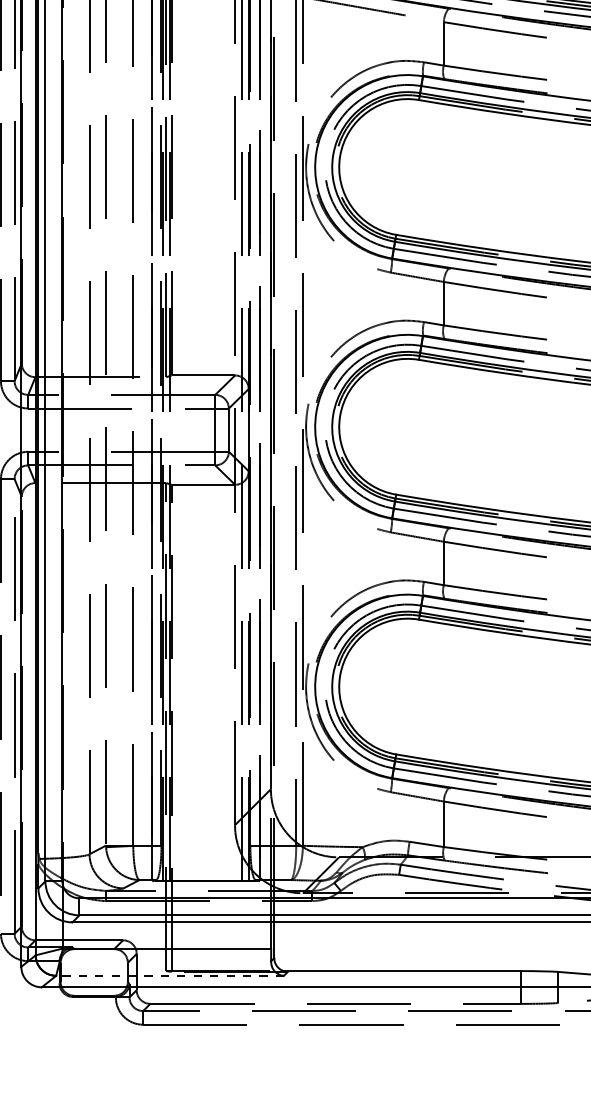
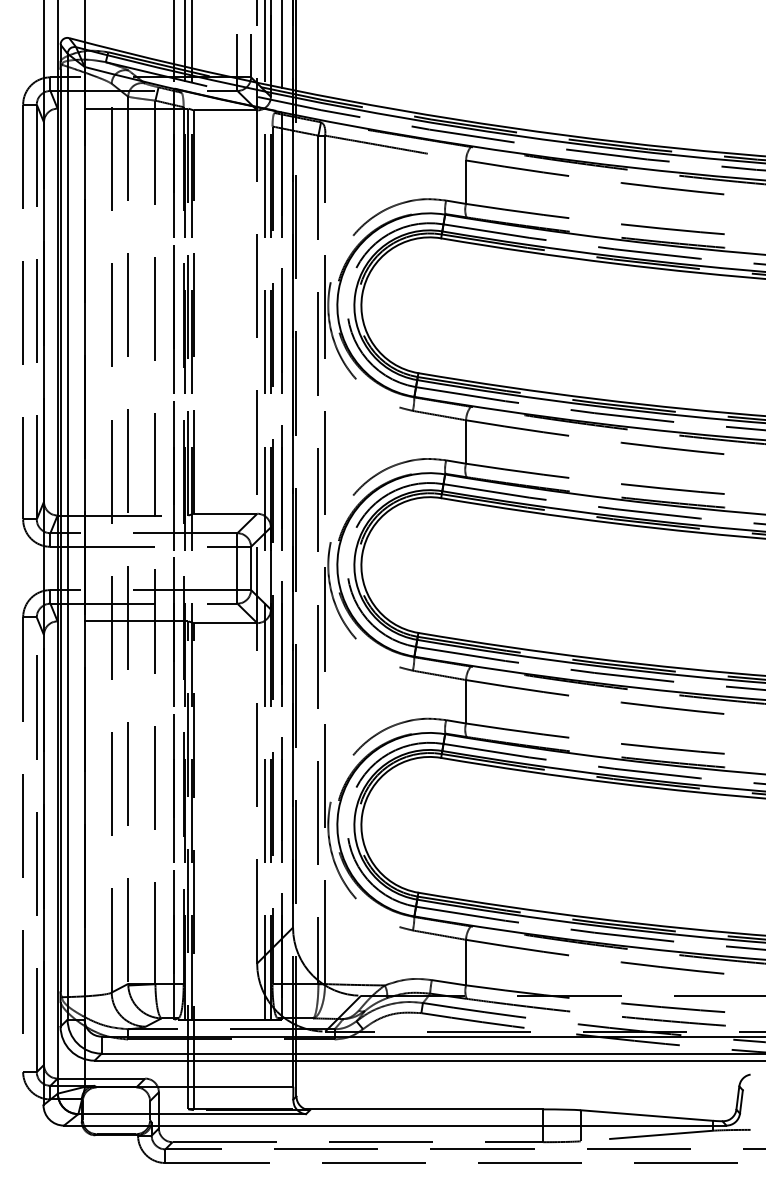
line: (170, 976) -> (192, 1114), dashed -> solid

